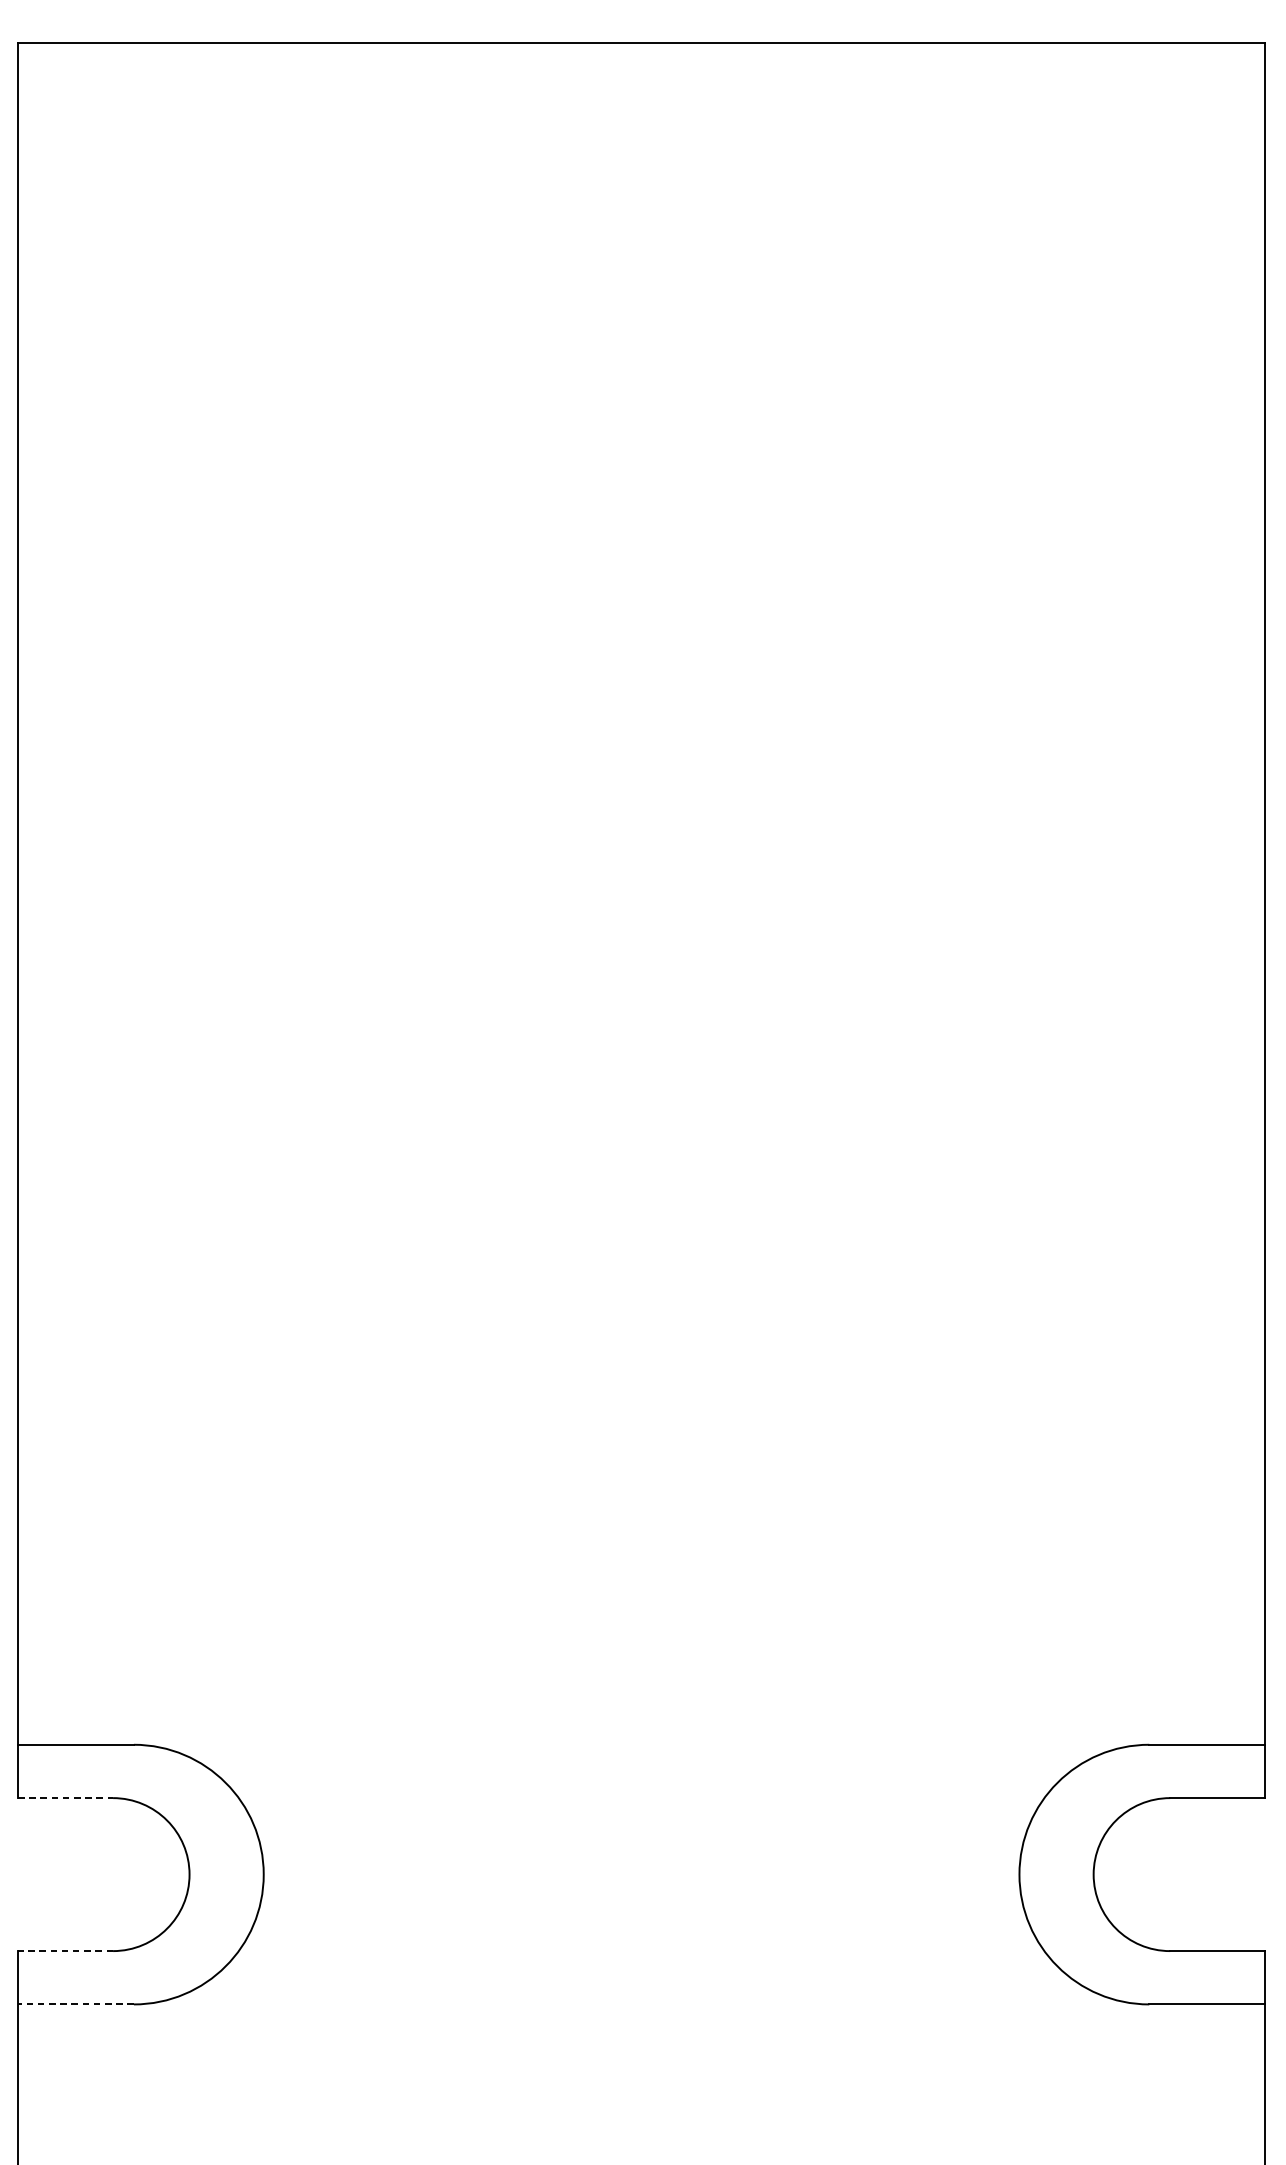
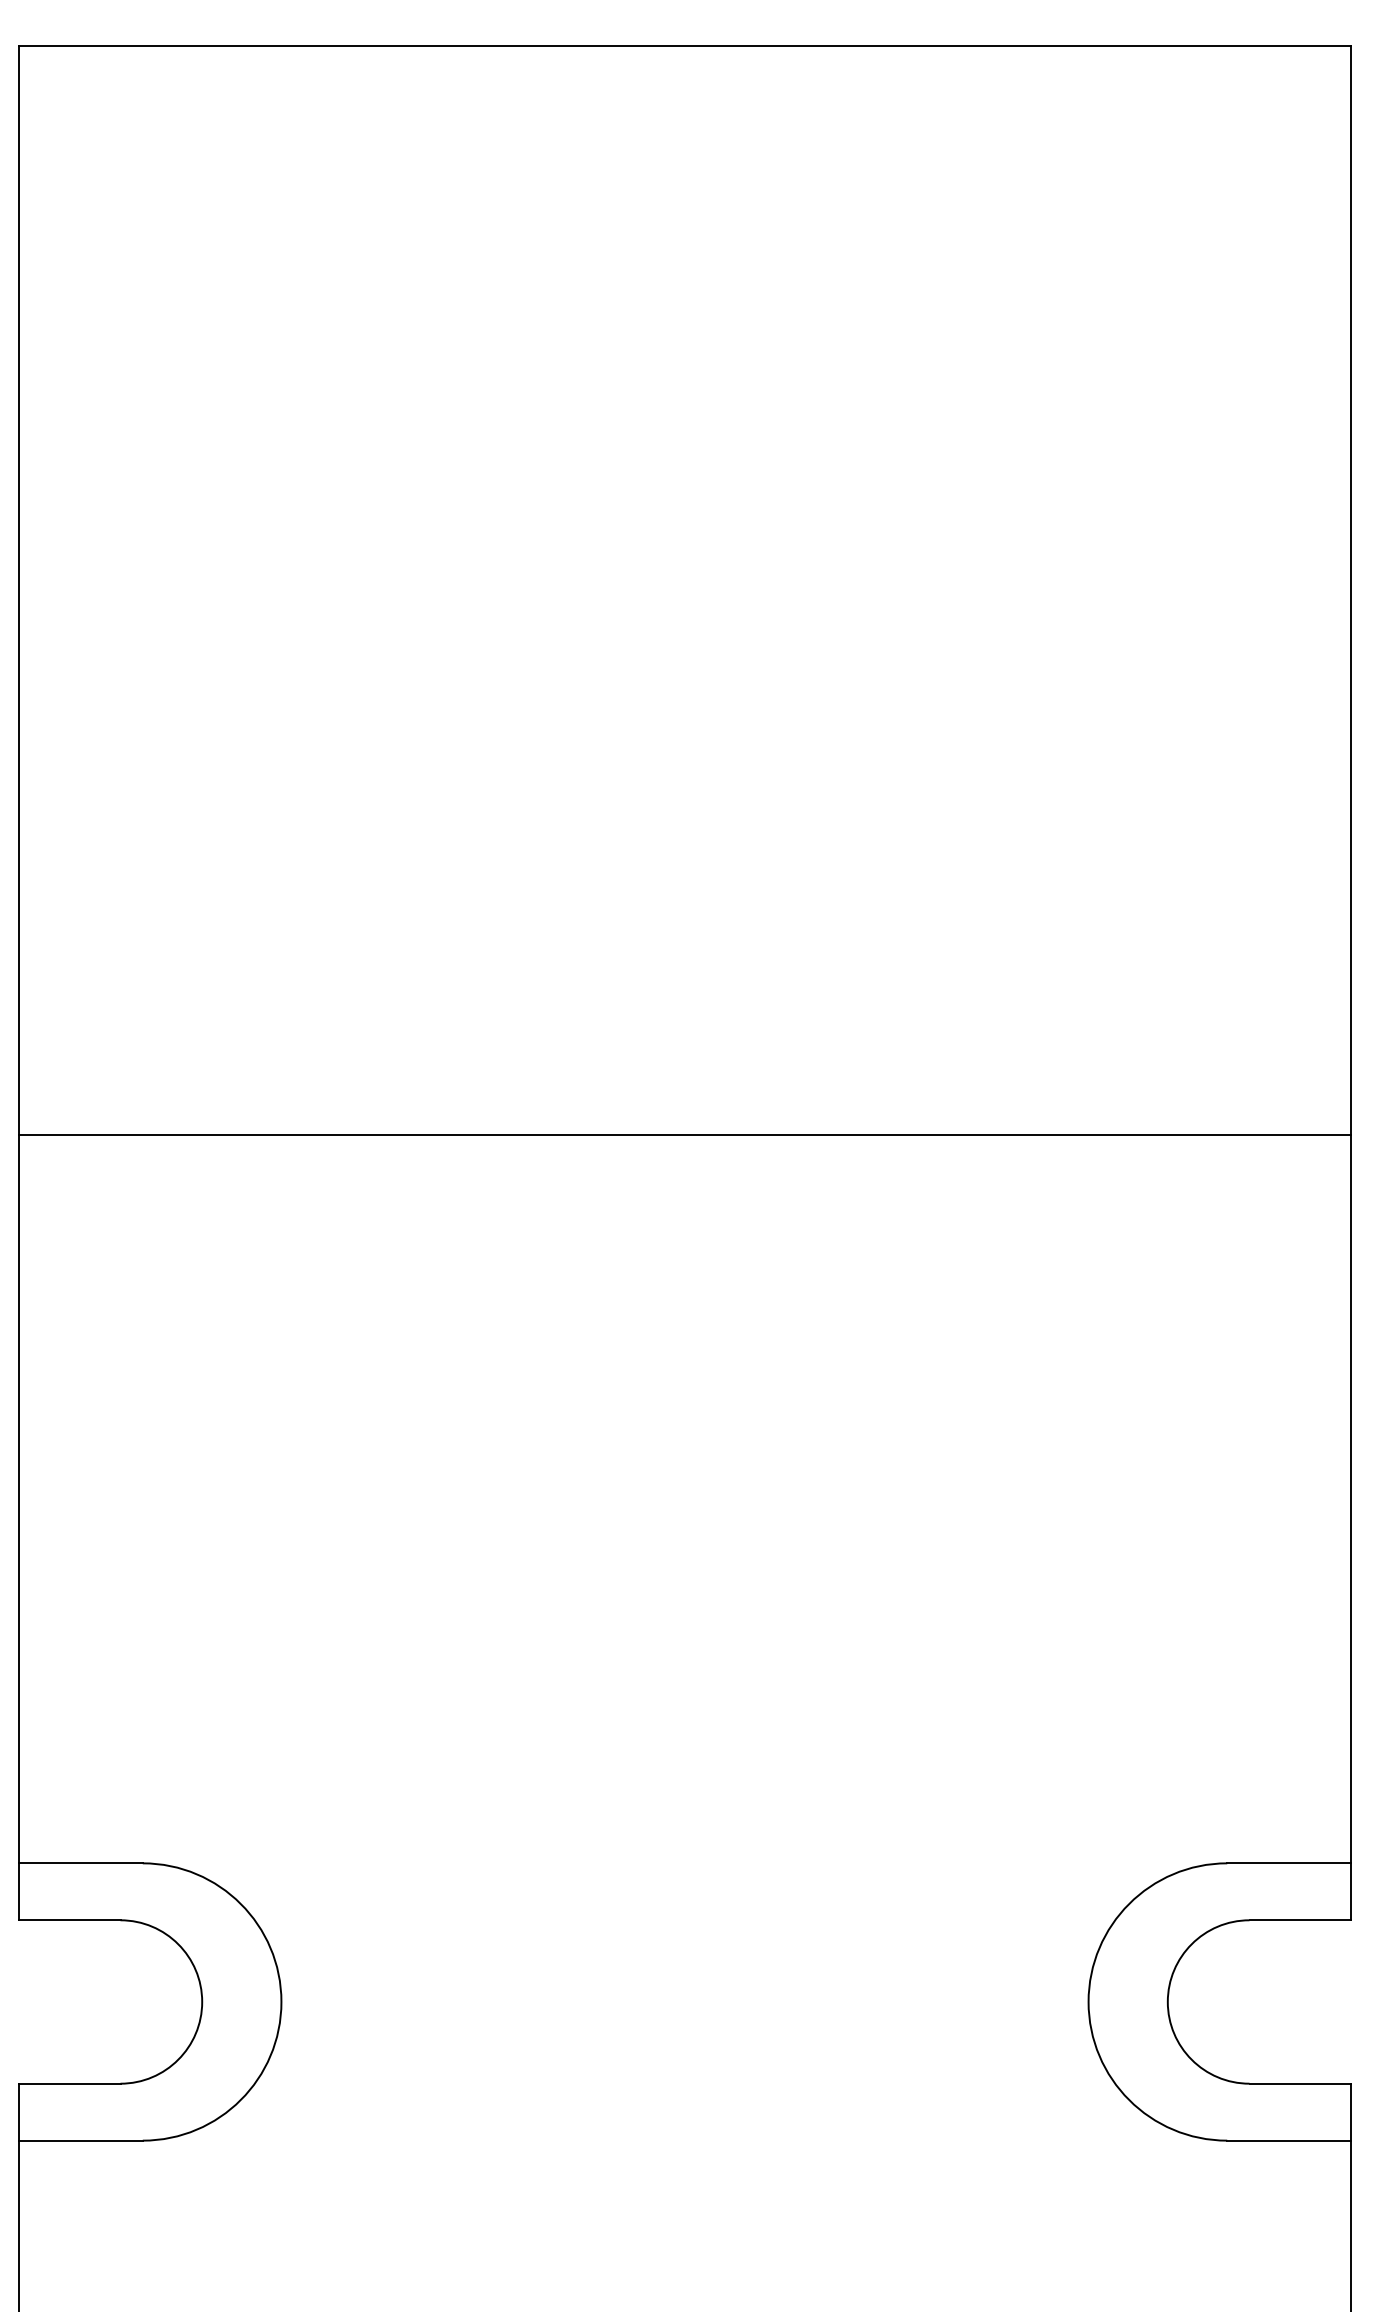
line: (641, 1063) -> (684, 1135), added
line: (65, 1798) -> (69, 1920), dashed -> solid
line: (65, 1950) -> (69, 2083), dashed -> solid
line: (75, 2004) -> (80, 2140), dashed -> solid

